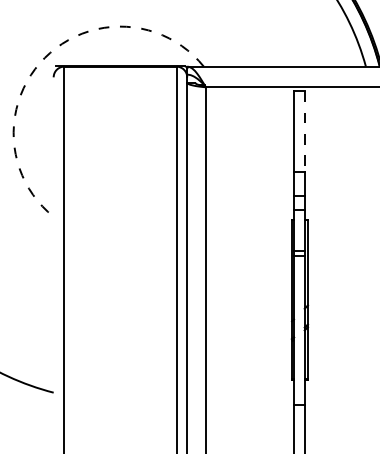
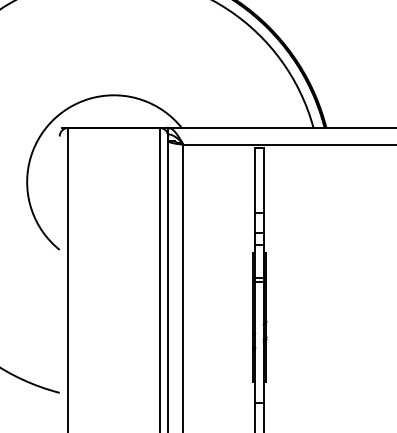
arc: (44, 57) -> (52, 120), dashed -> solid
line: (304, 131) -> (263, 180), dashed -> solid

